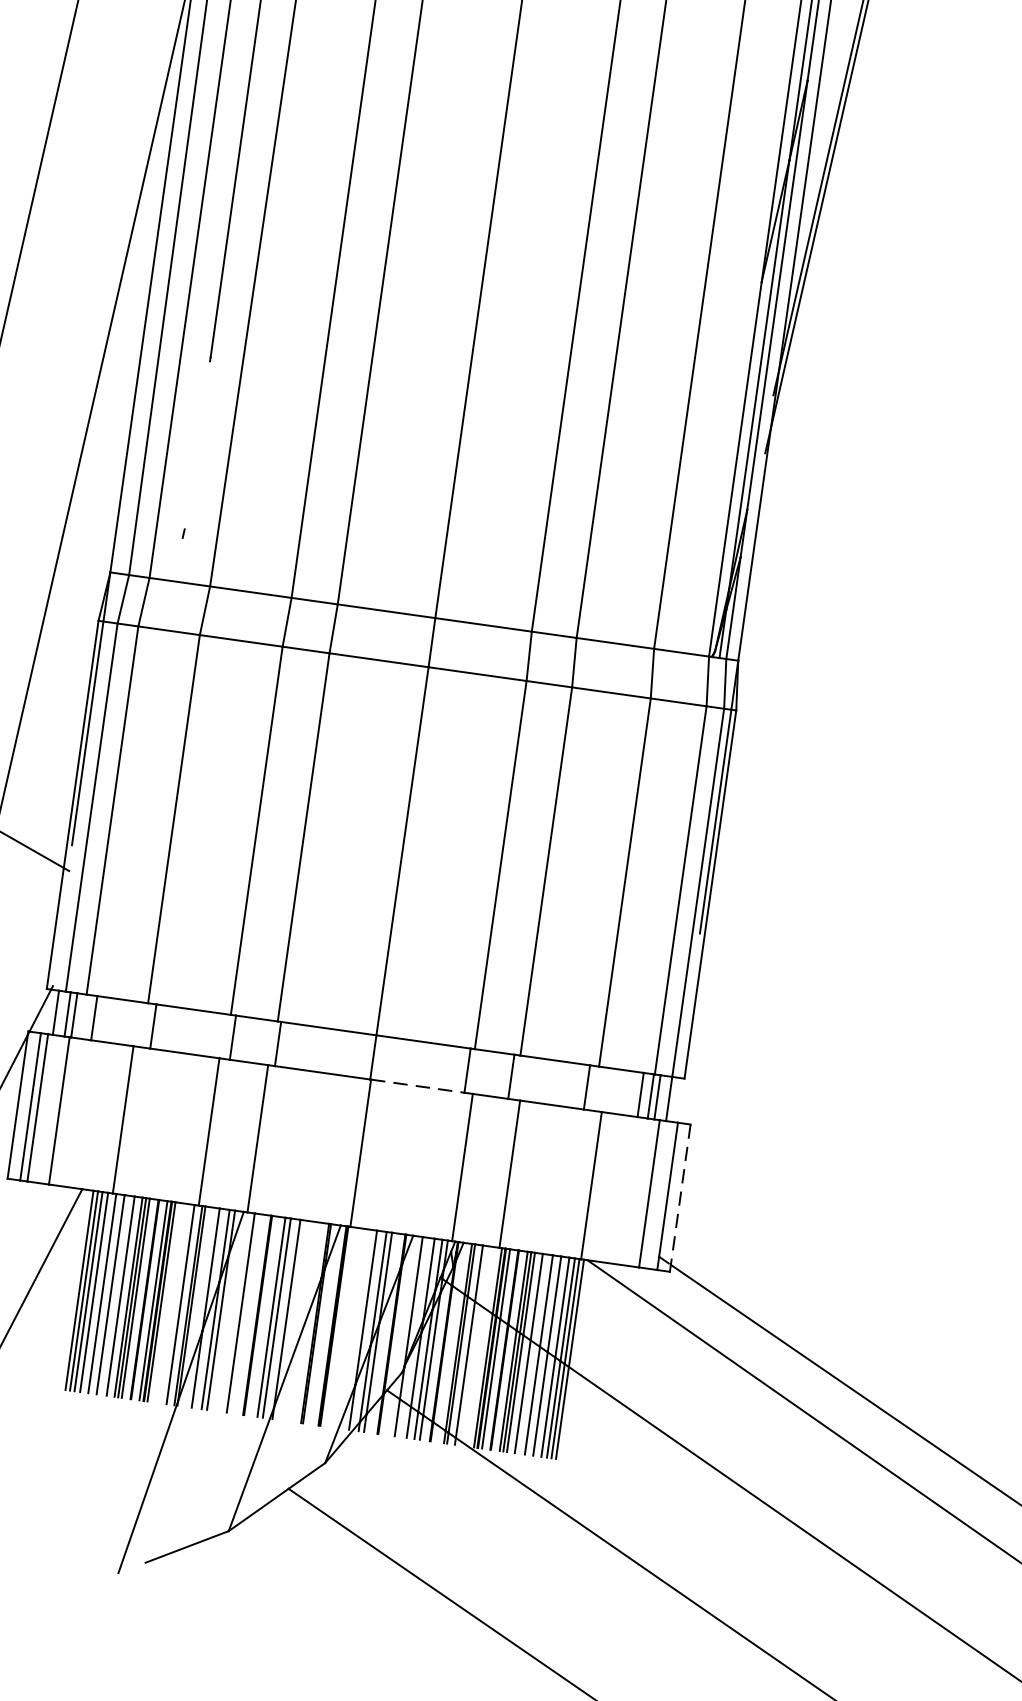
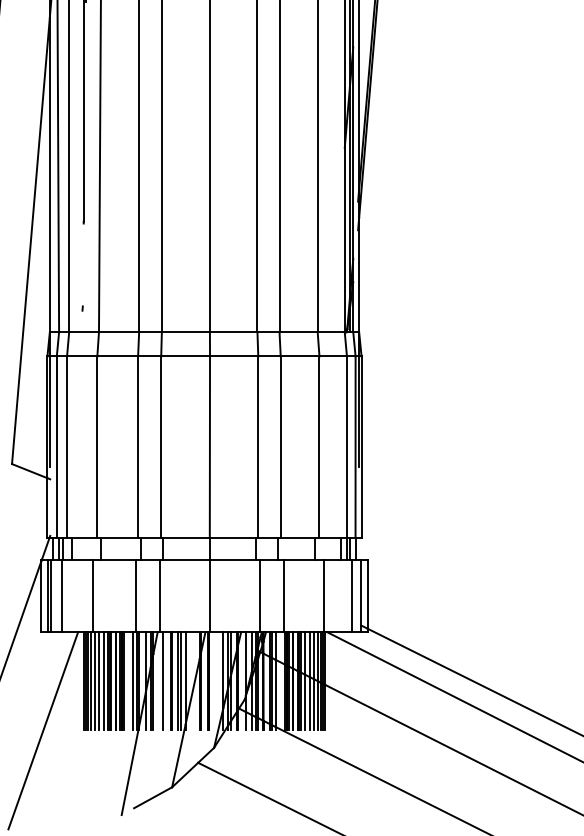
line: (418, 1086) -> (233, 559), dashed -> solid
line: (680, 1195) -> (367, 594), dashed -> solid

